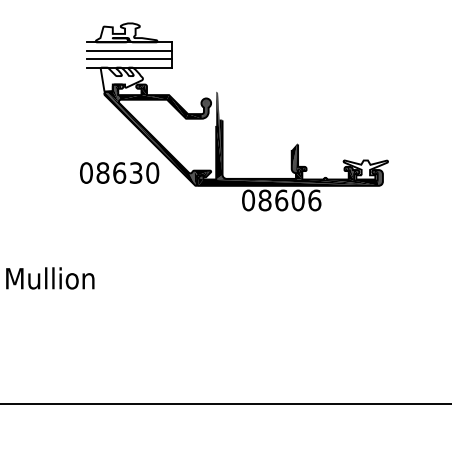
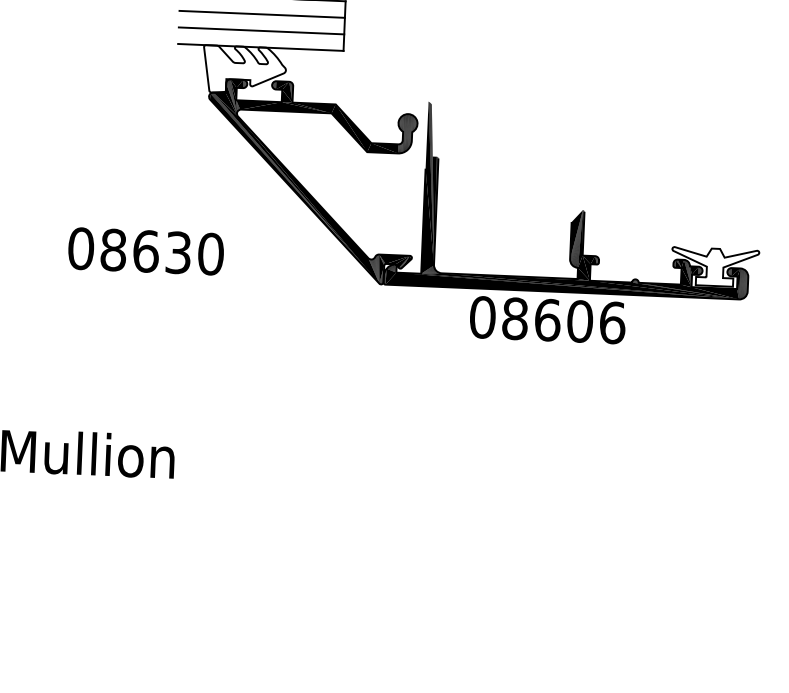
text: (119, 172) -> (145, 250), moved

